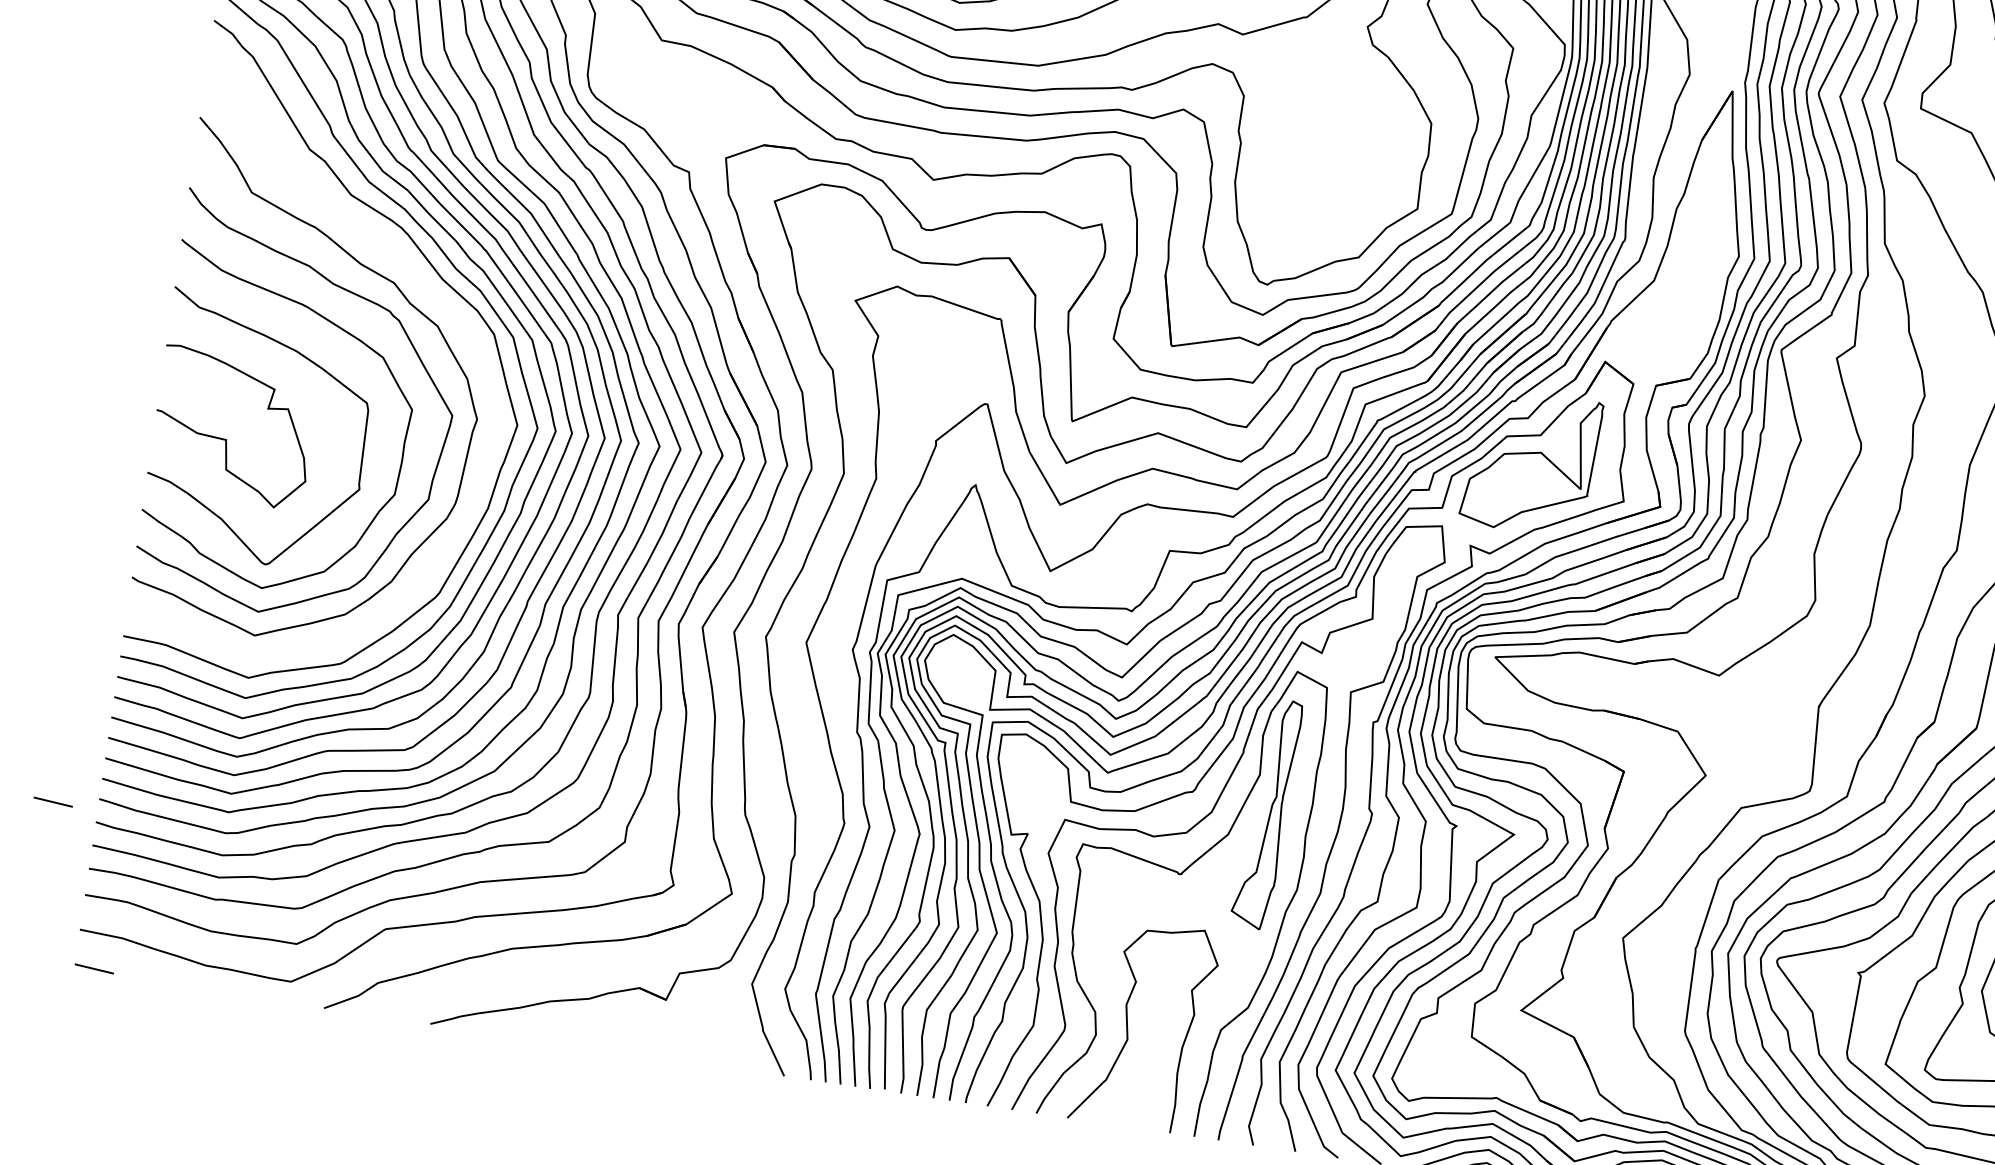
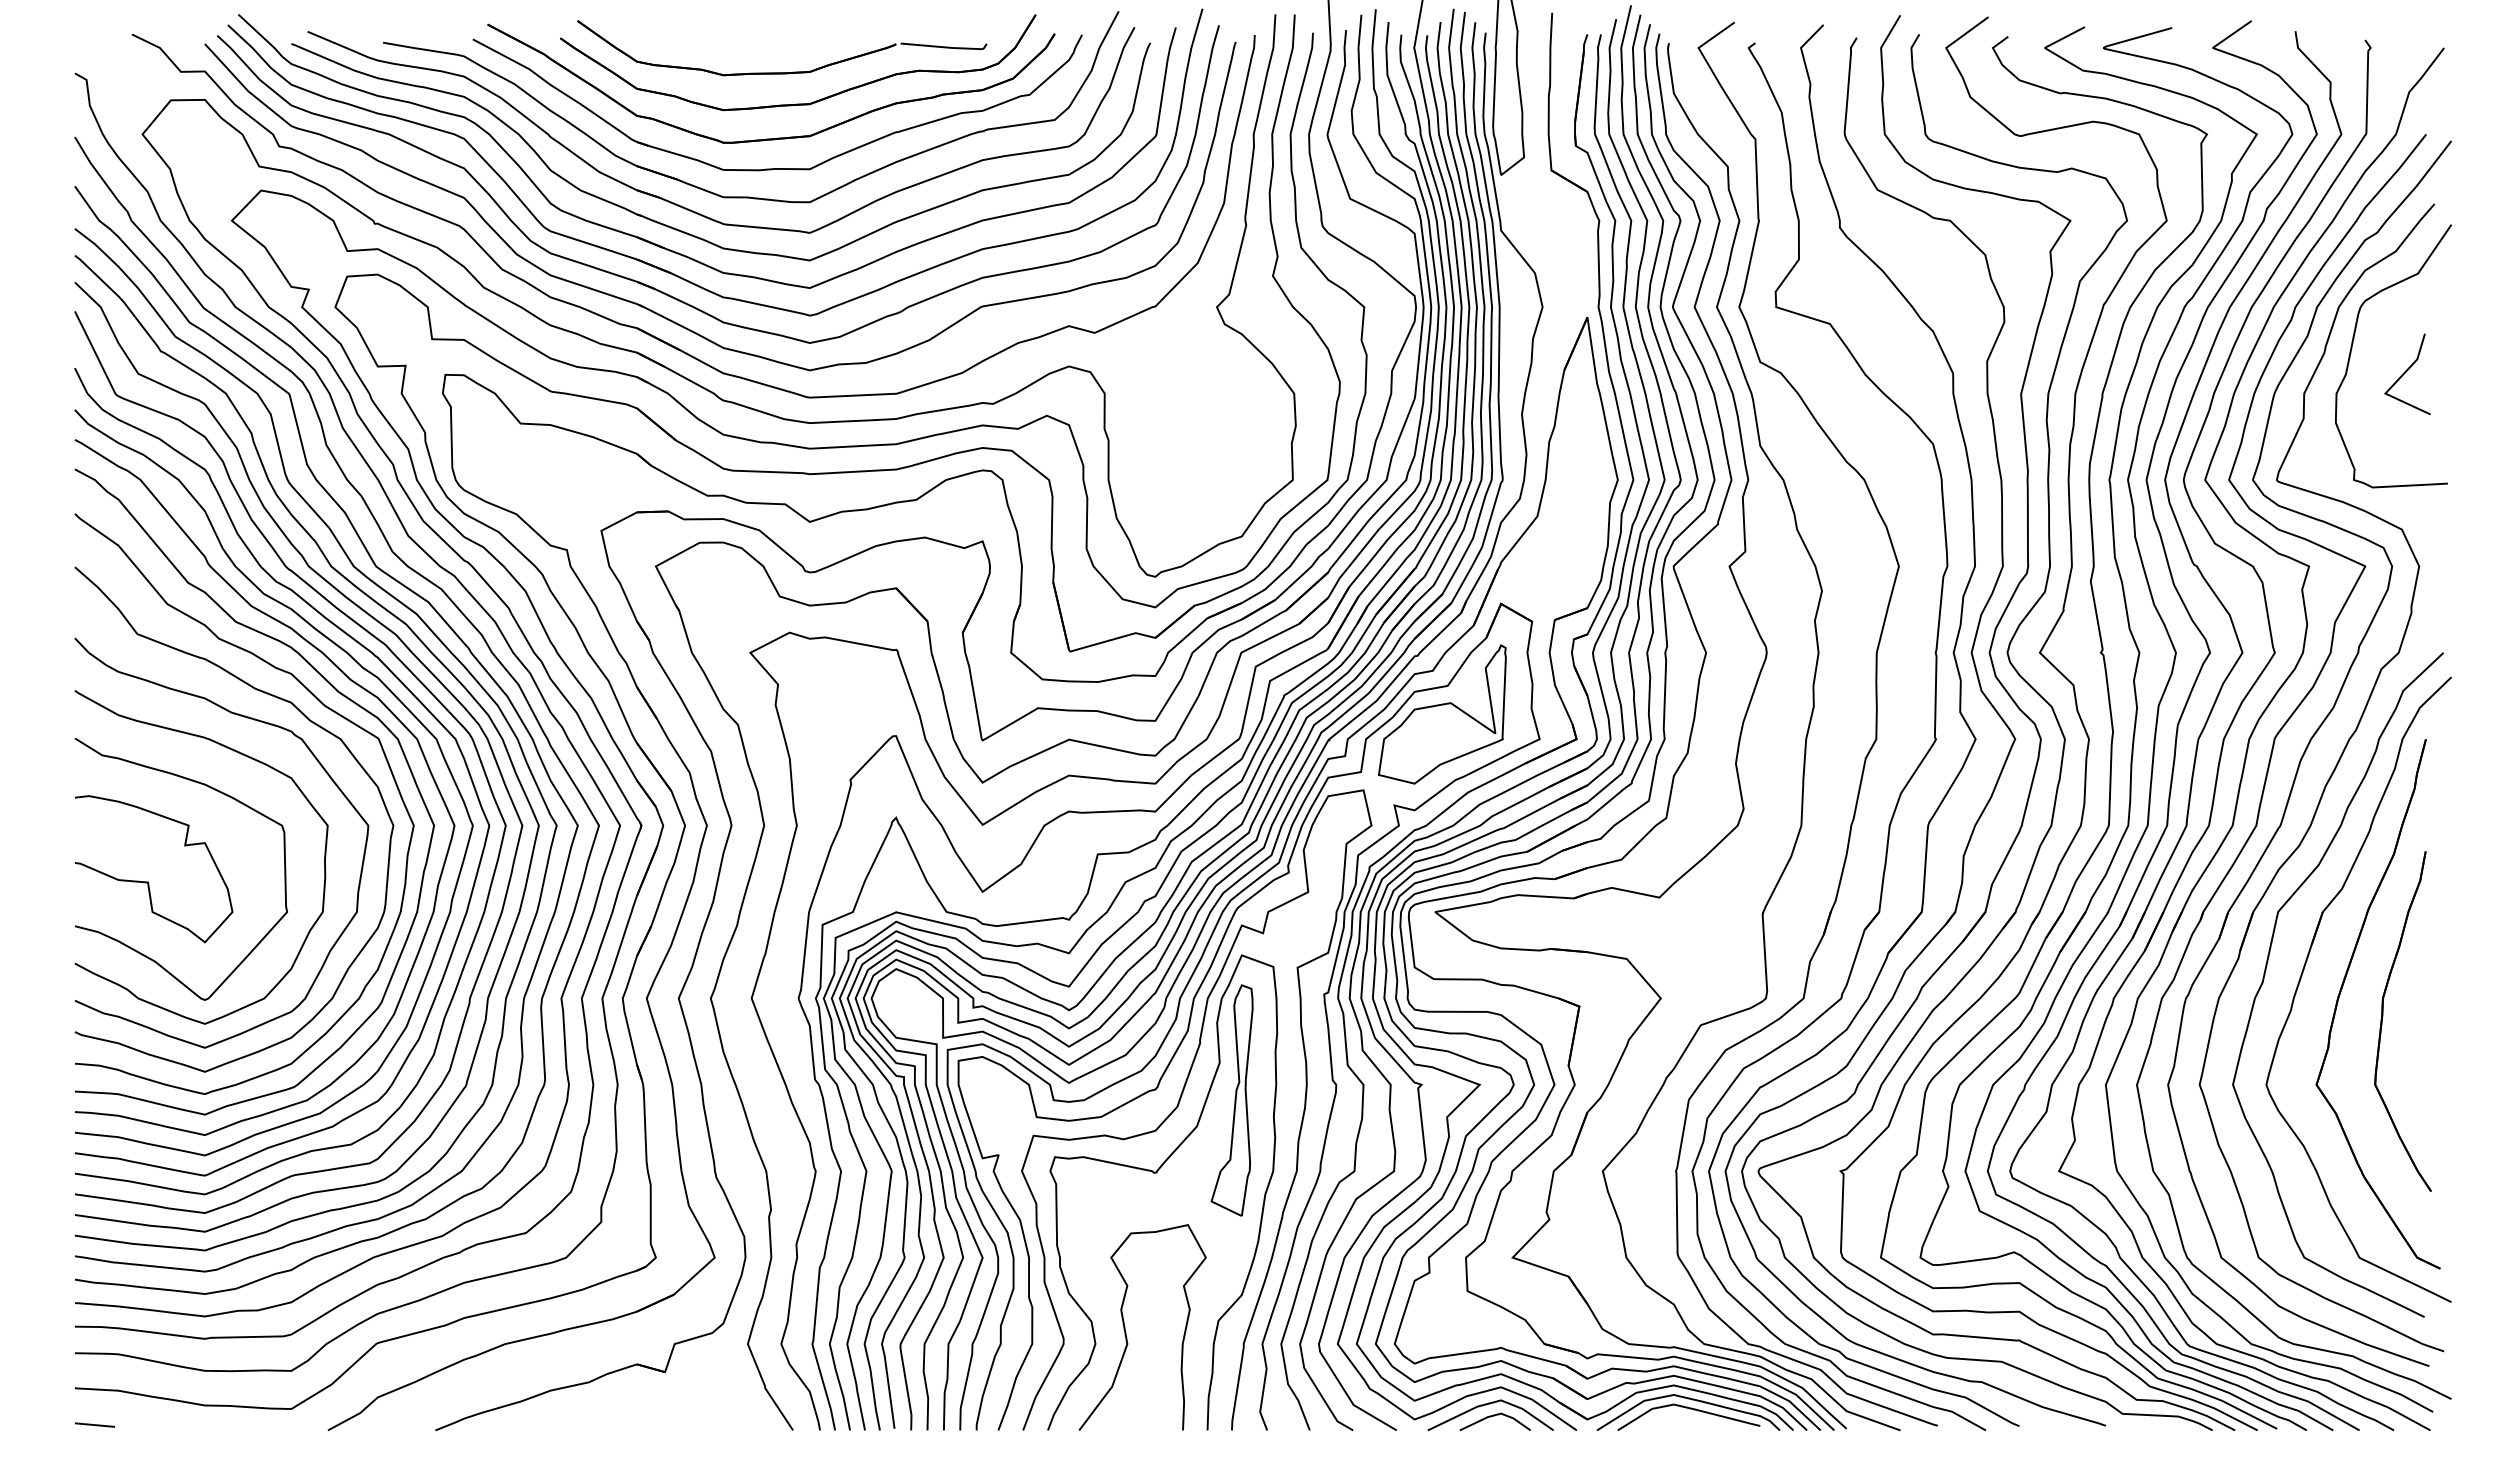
curve: (427, 292) -> (325, 707), added
line: (52, 801) -> (29, 1265), removed

